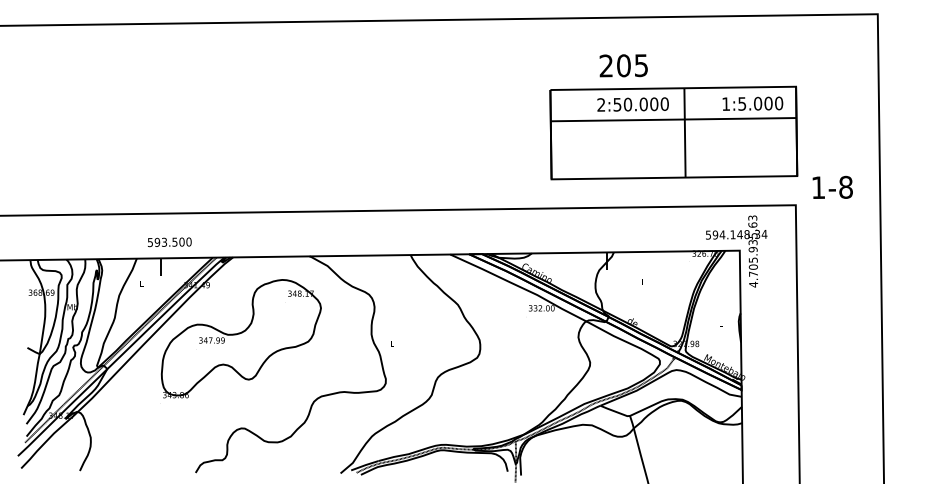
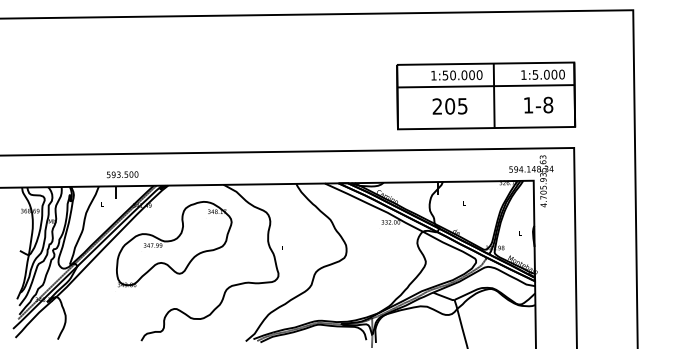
text: (623, 65) -> (449, 106), moved
text: (600, 104) -> (433, 75), 2:50.000 -> 1:50.000
text: (832, 186) -> (538, 104), moved

